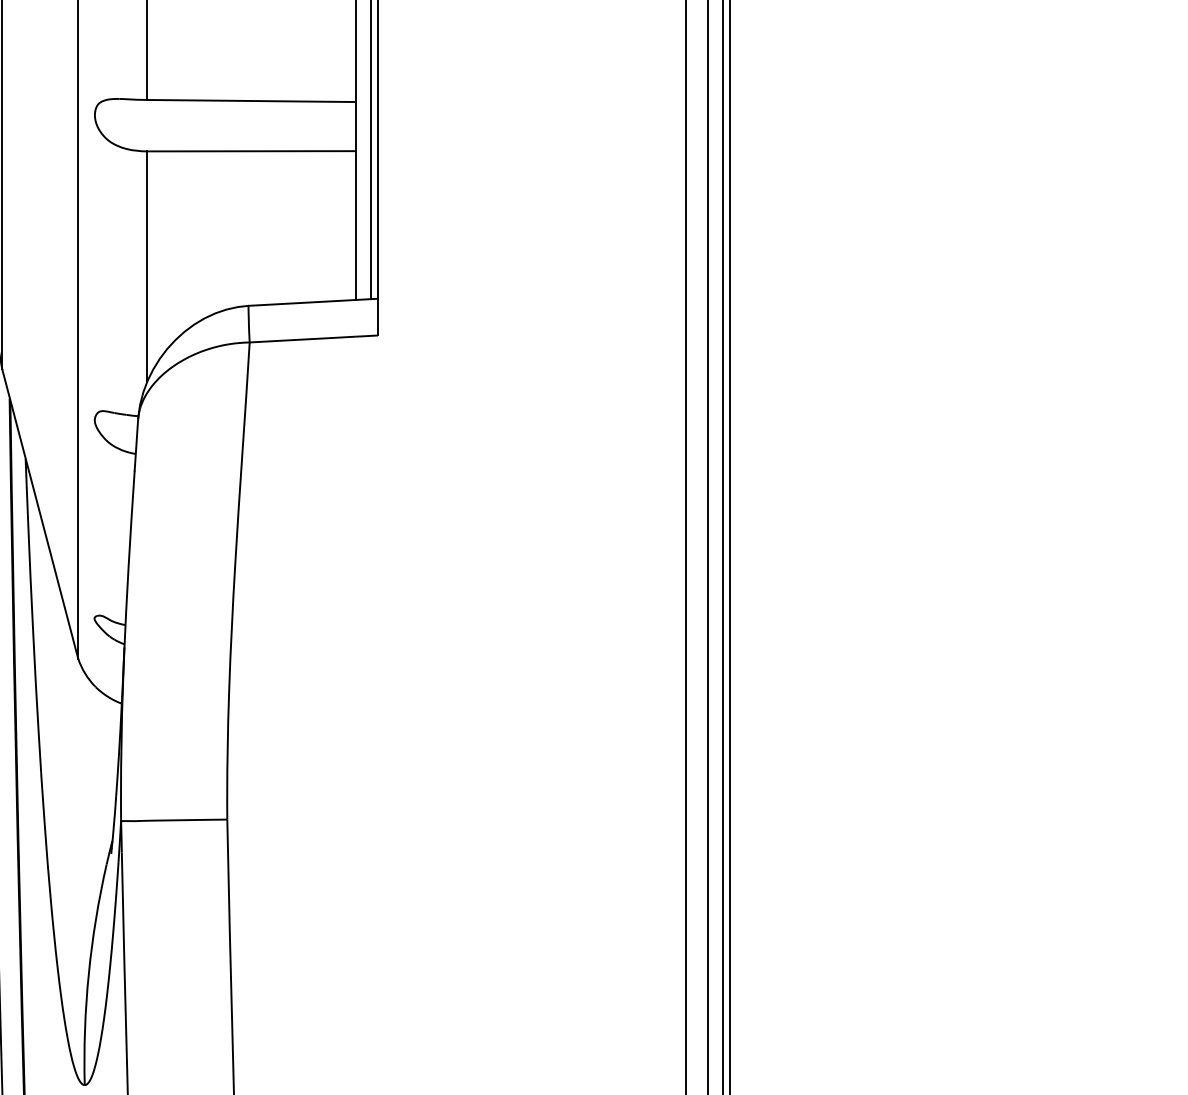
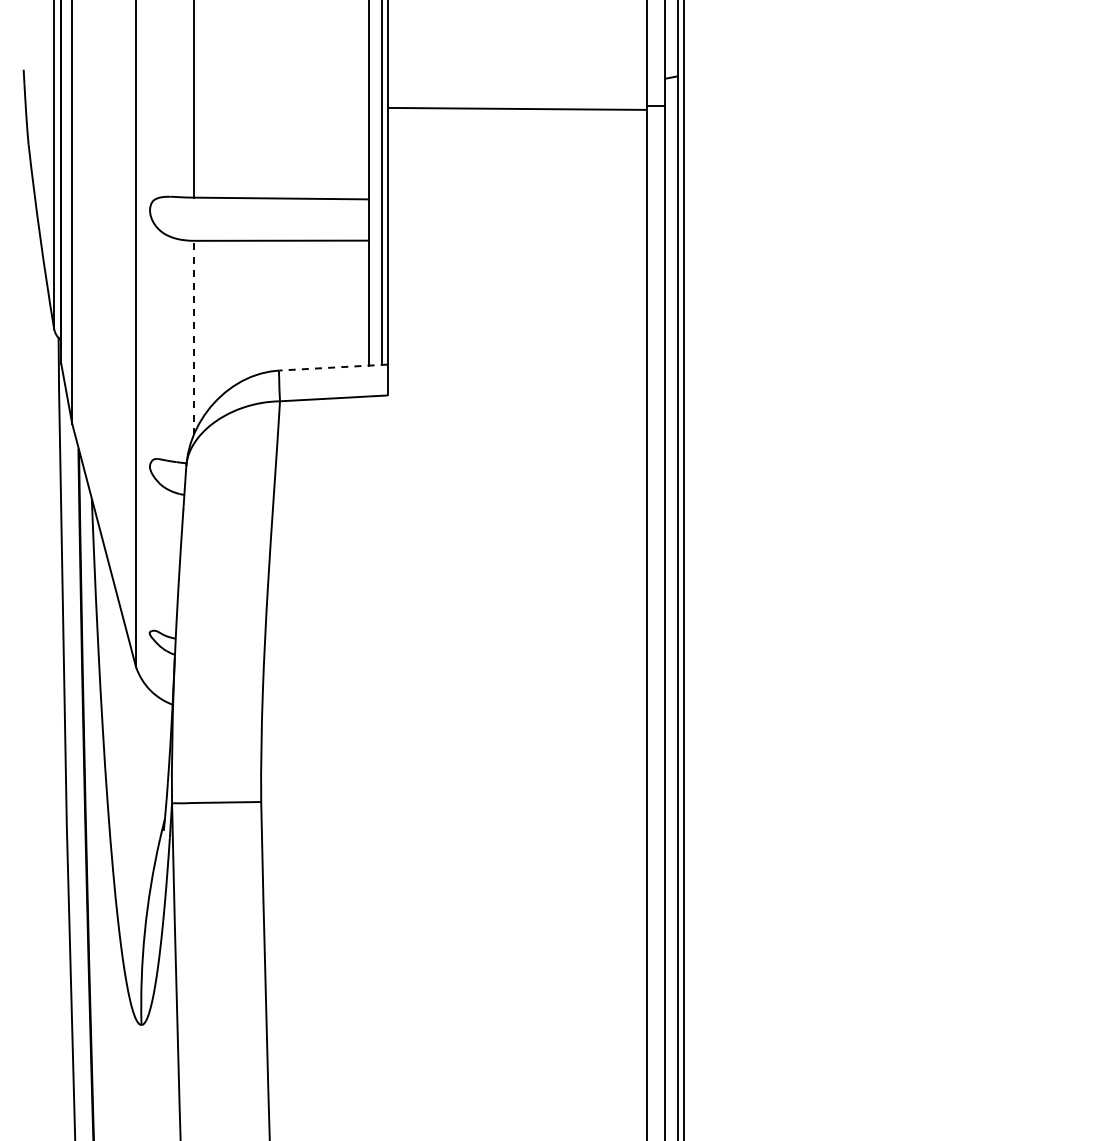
line: (146, 266) -> (193, 337), solid -> dashed
line: (313, 302) -> (333, 367), solid -> dashed

